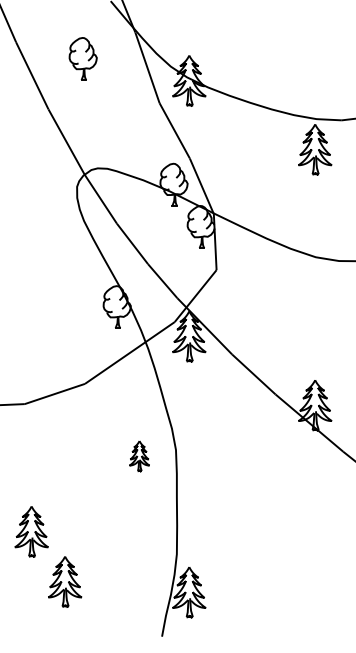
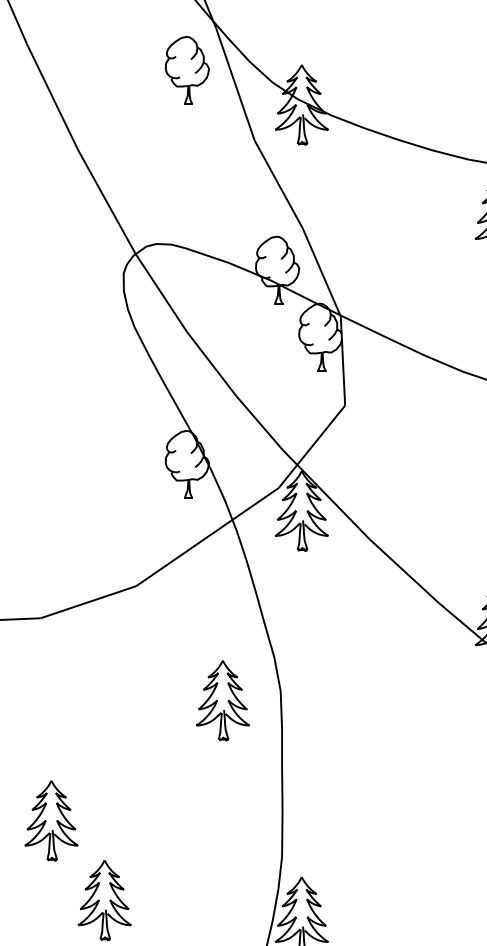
part: (82, 58) -> (186, 69), moved
part: (139, 456) -> (222, 701), size x1.67

